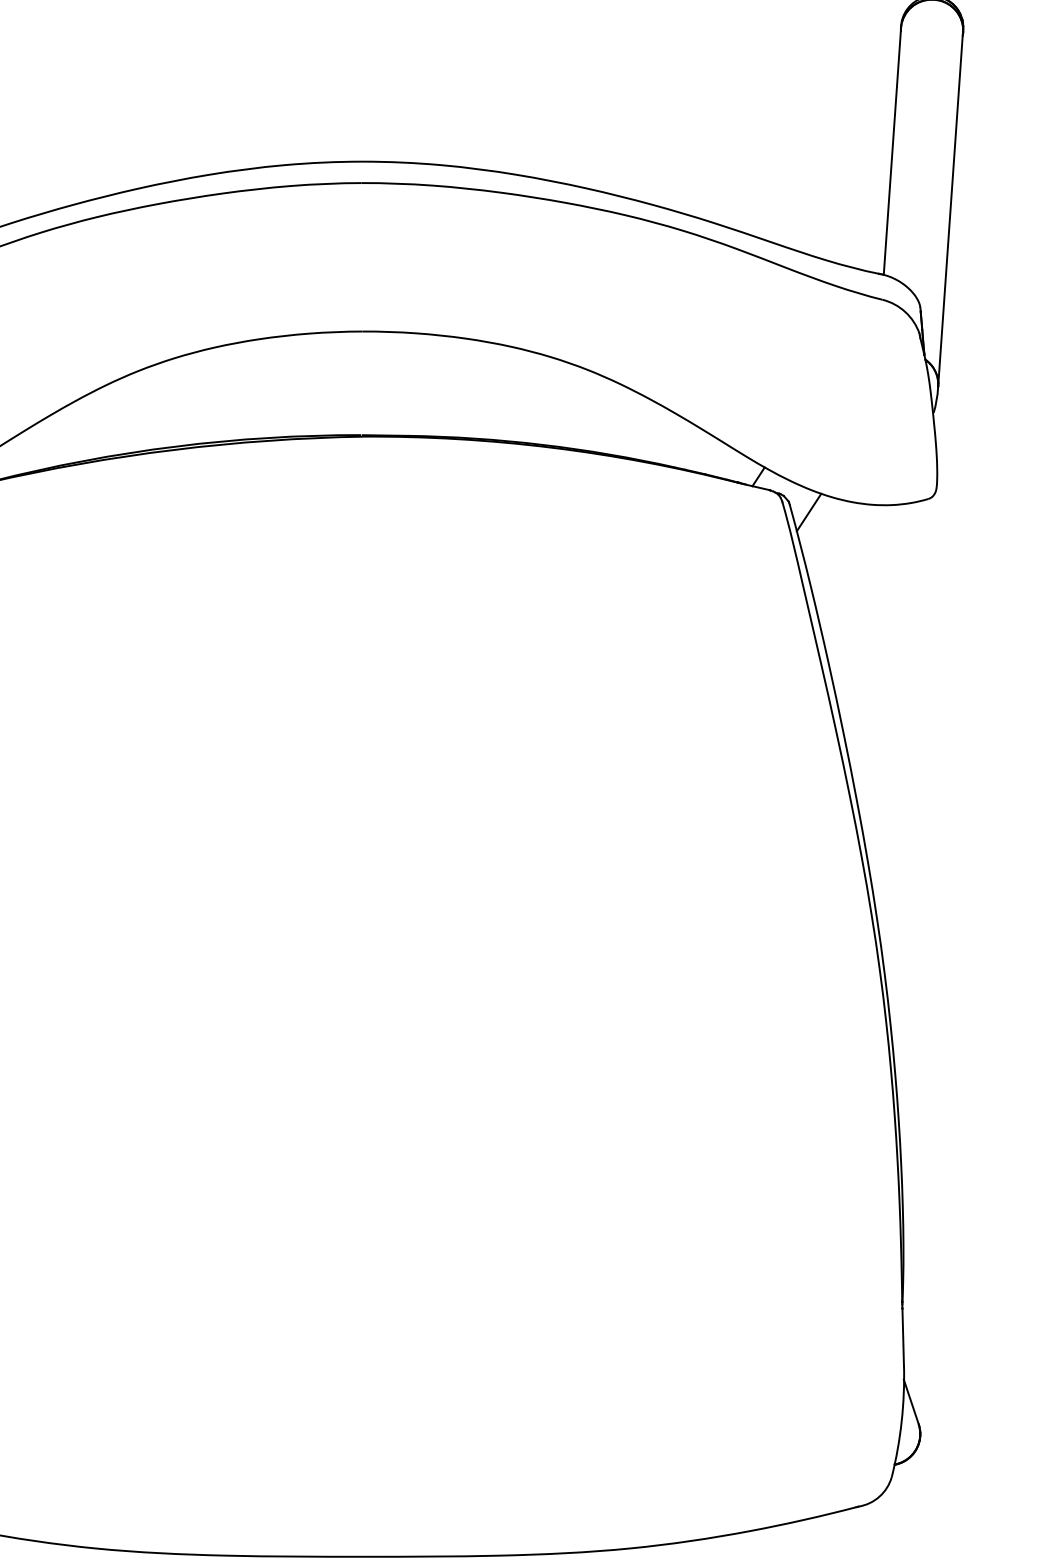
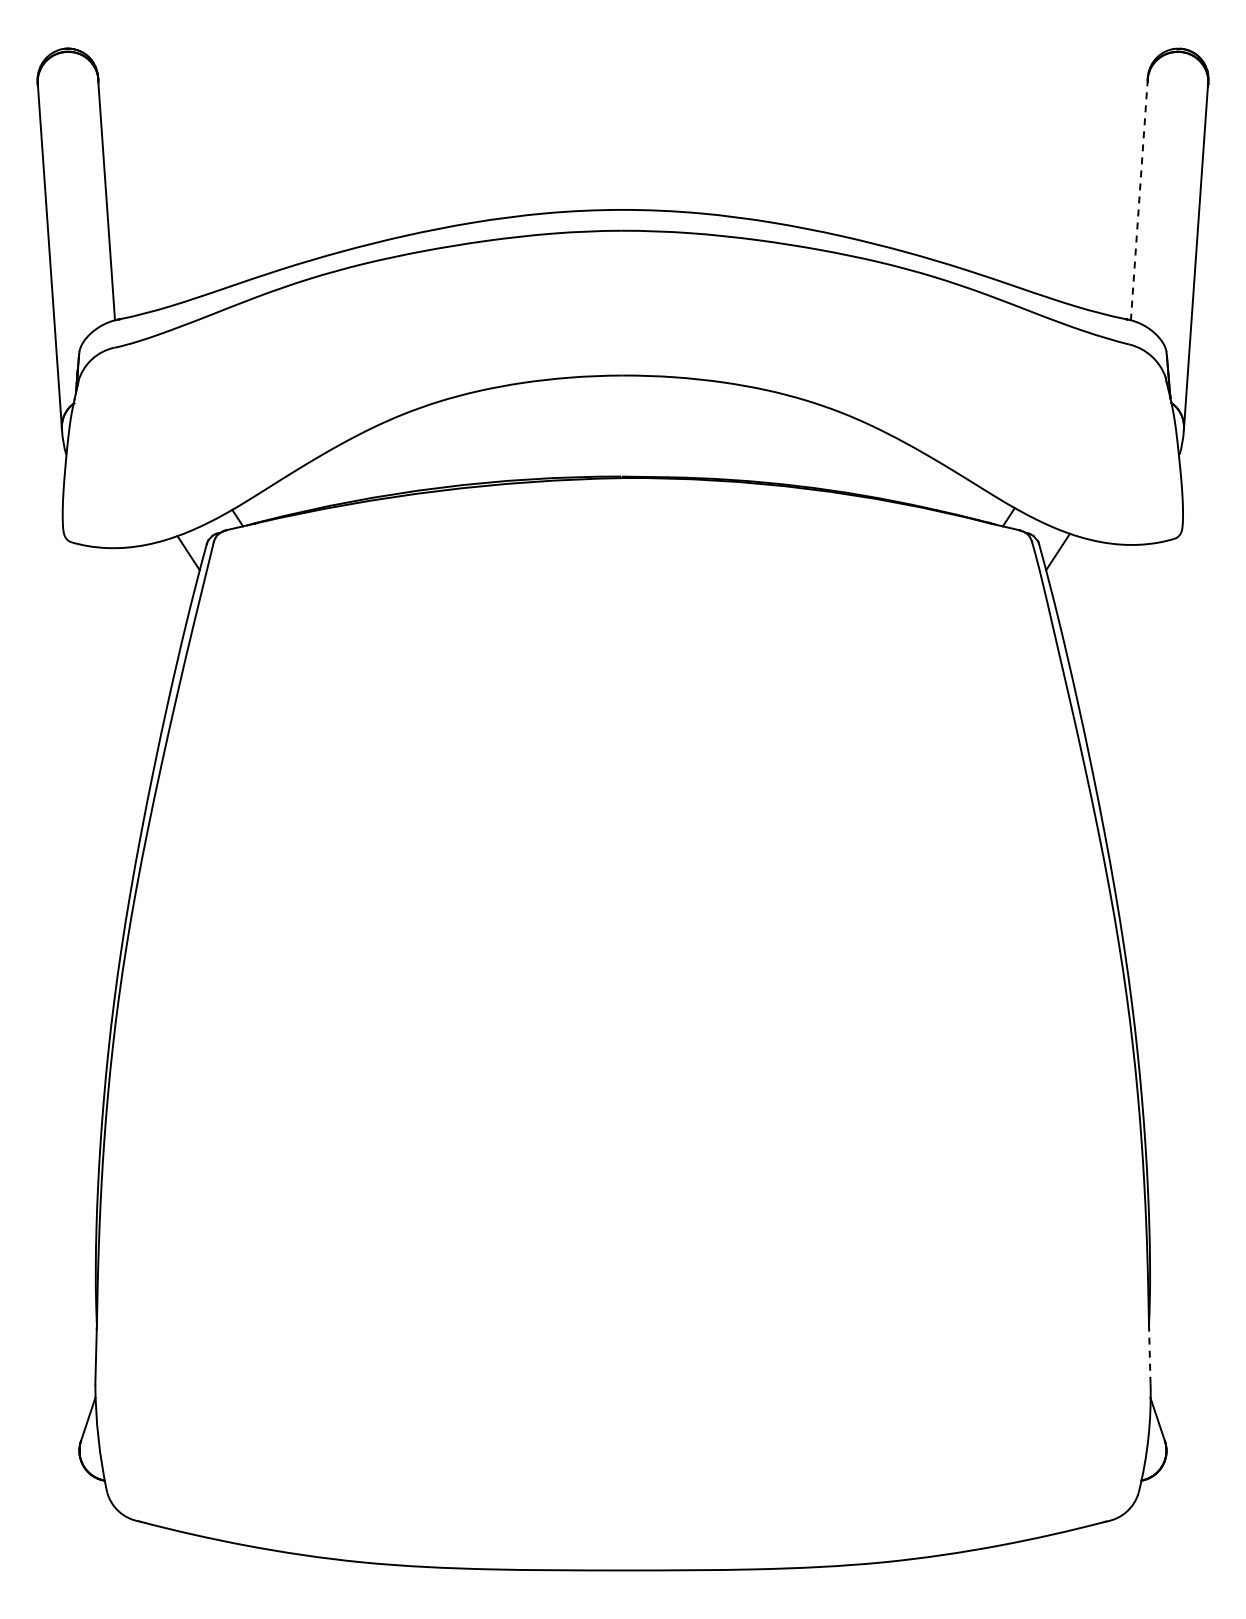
line: (892, 151) -> (1139, 199), solid -> dashed
line: (902, 1337) -> (1149, 1356), solid -> dashed

